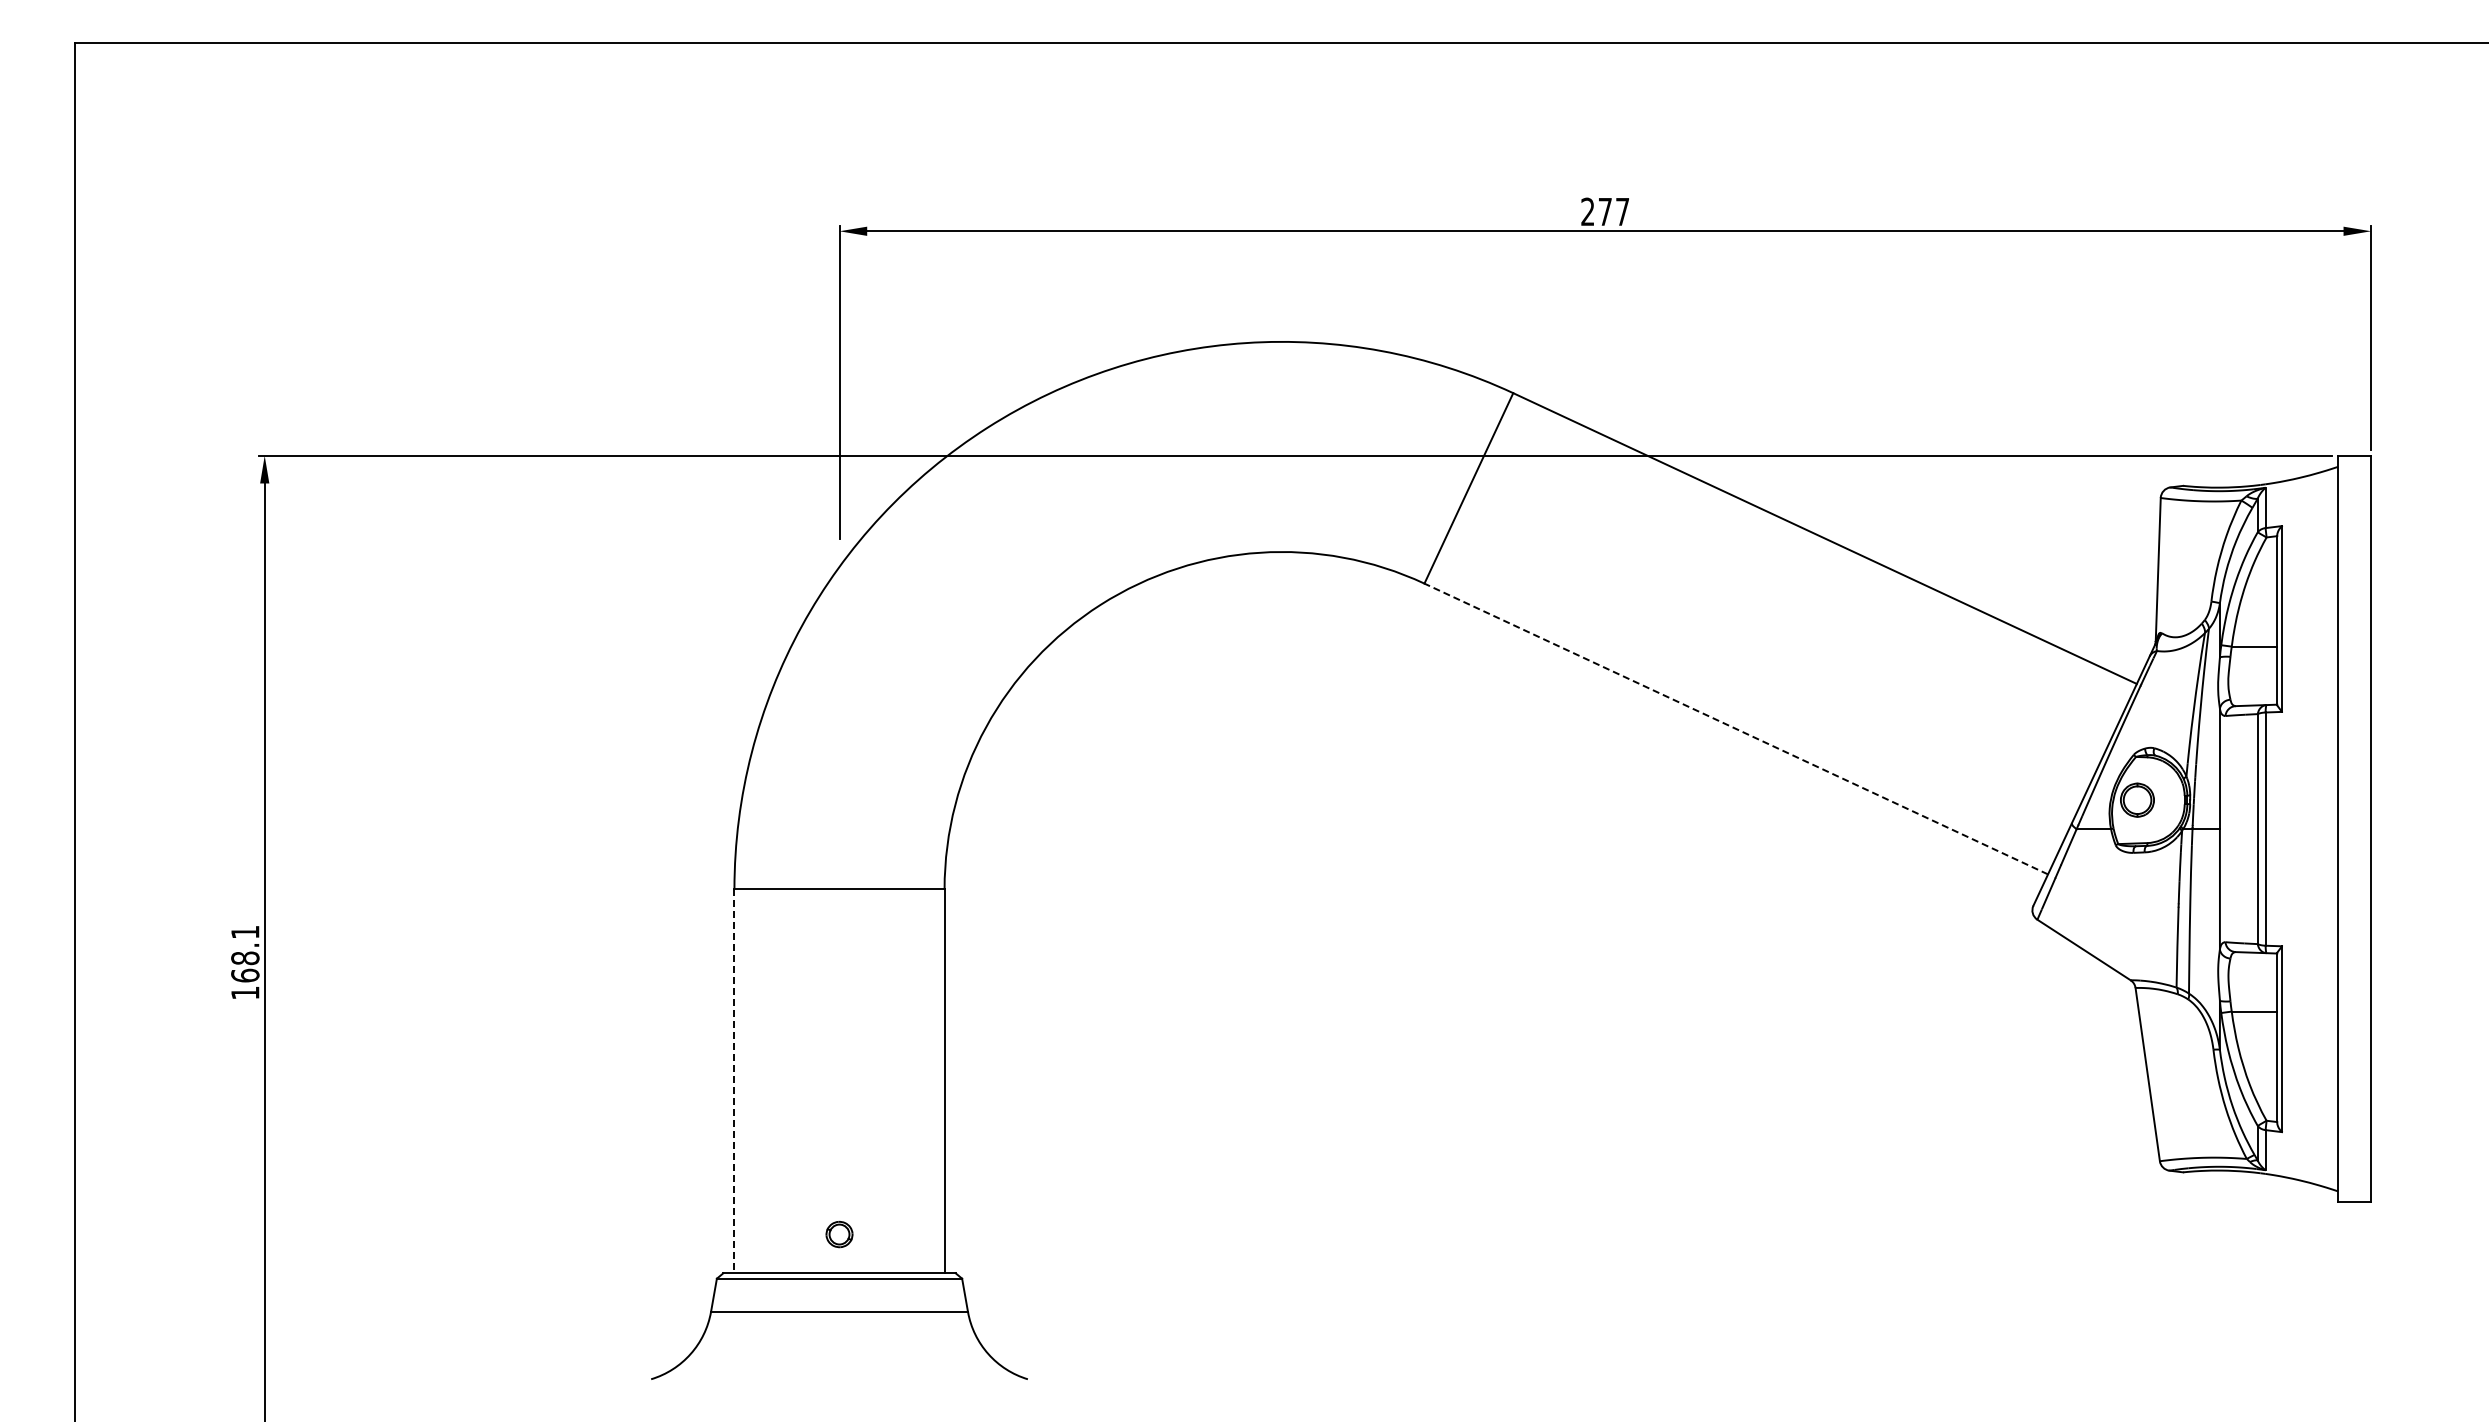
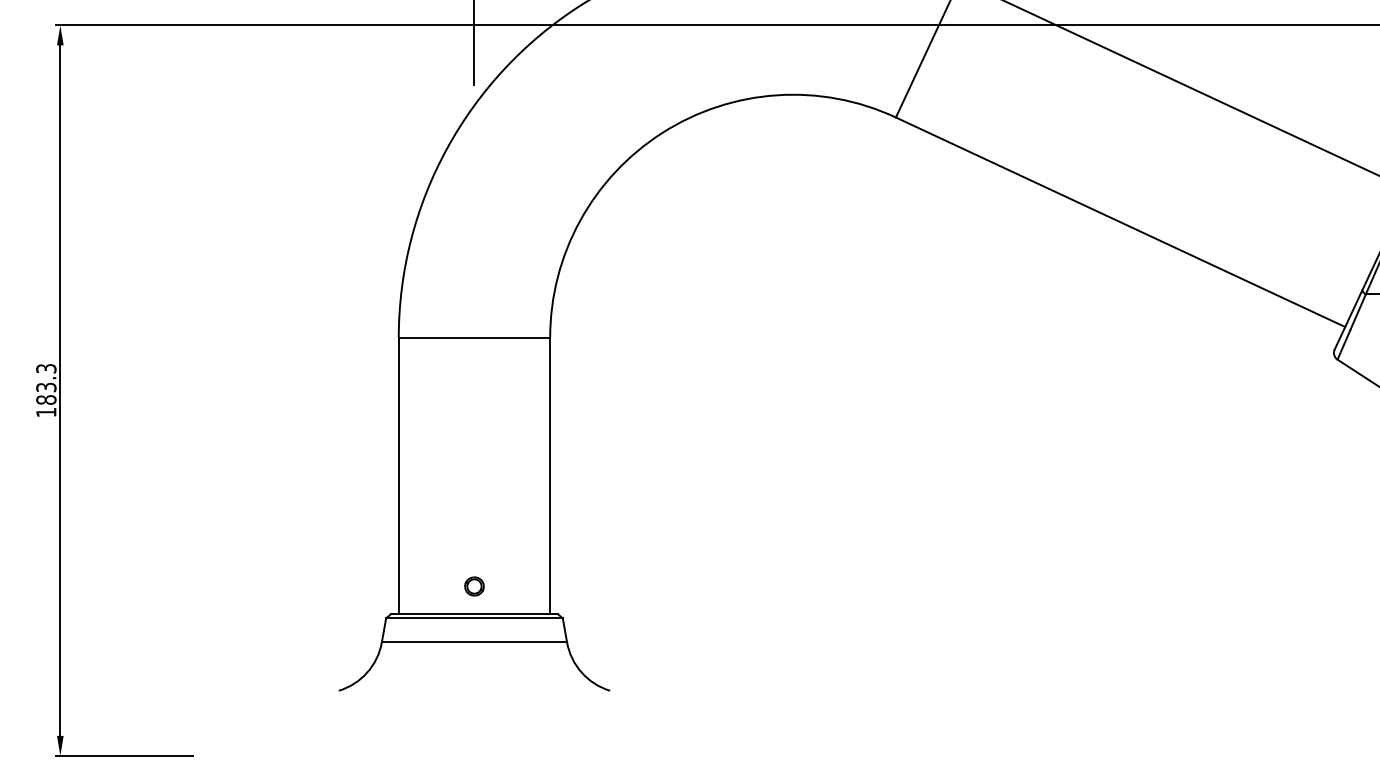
line: (1735, 728) -> (1120, 221), dashed -> solid
text: (245, 953) -> (46, 384), 168.1 -> 183.3
line: (734, 1081) -> (398, 476), dashed -> solid

